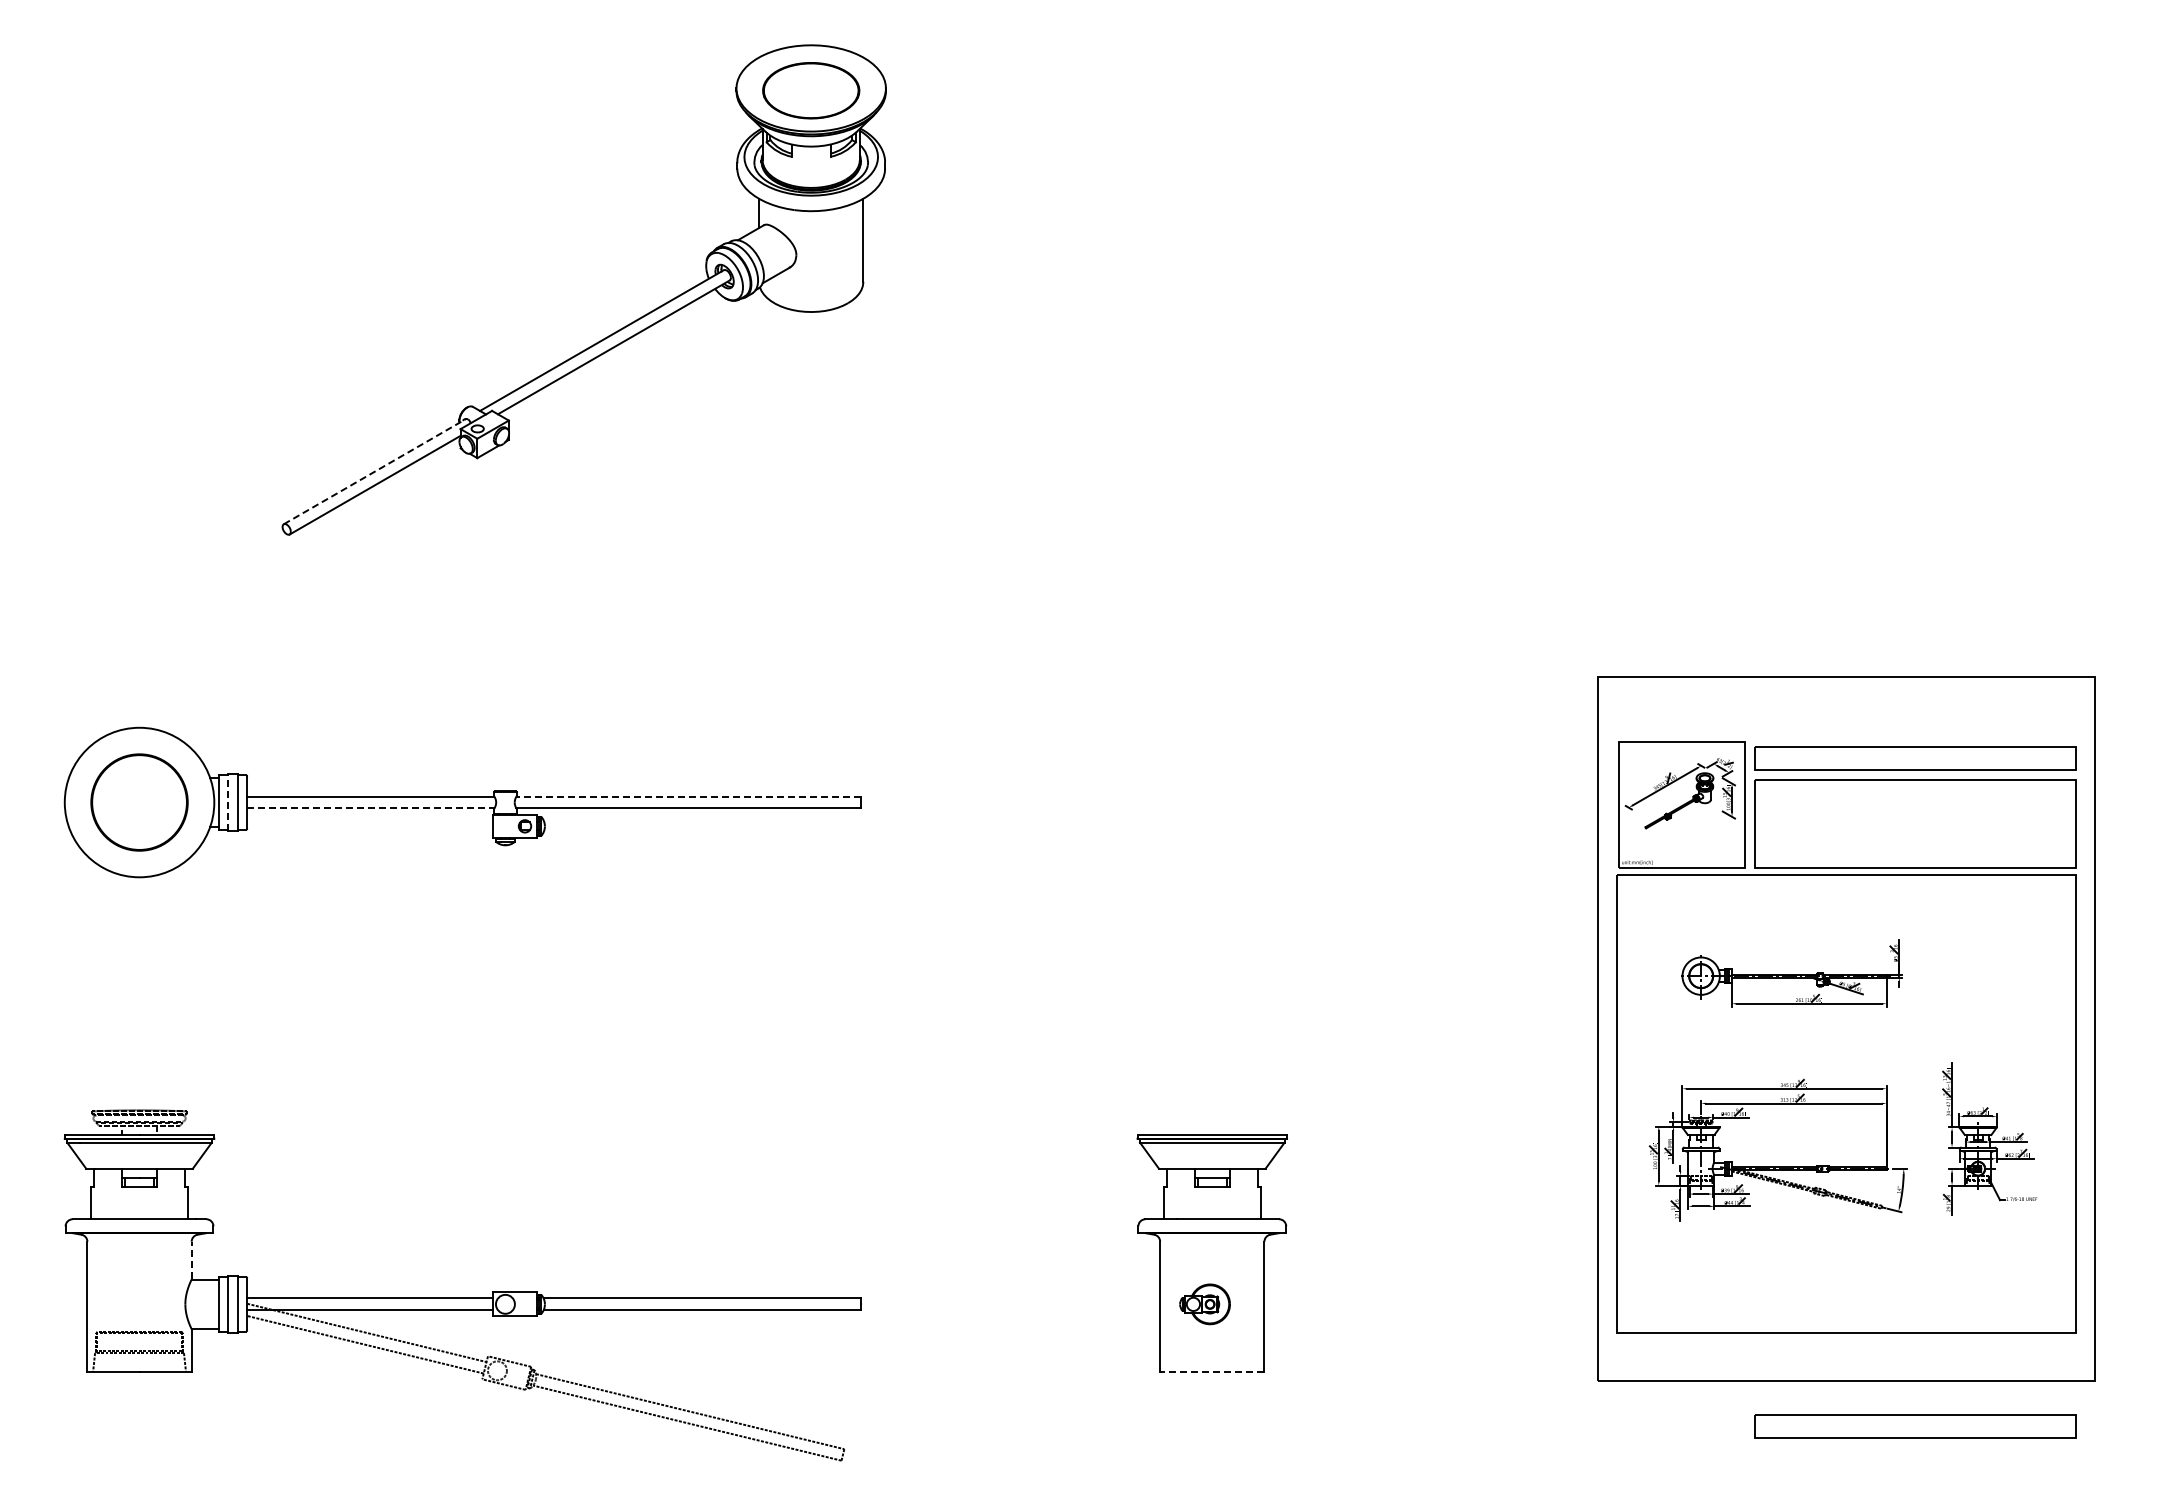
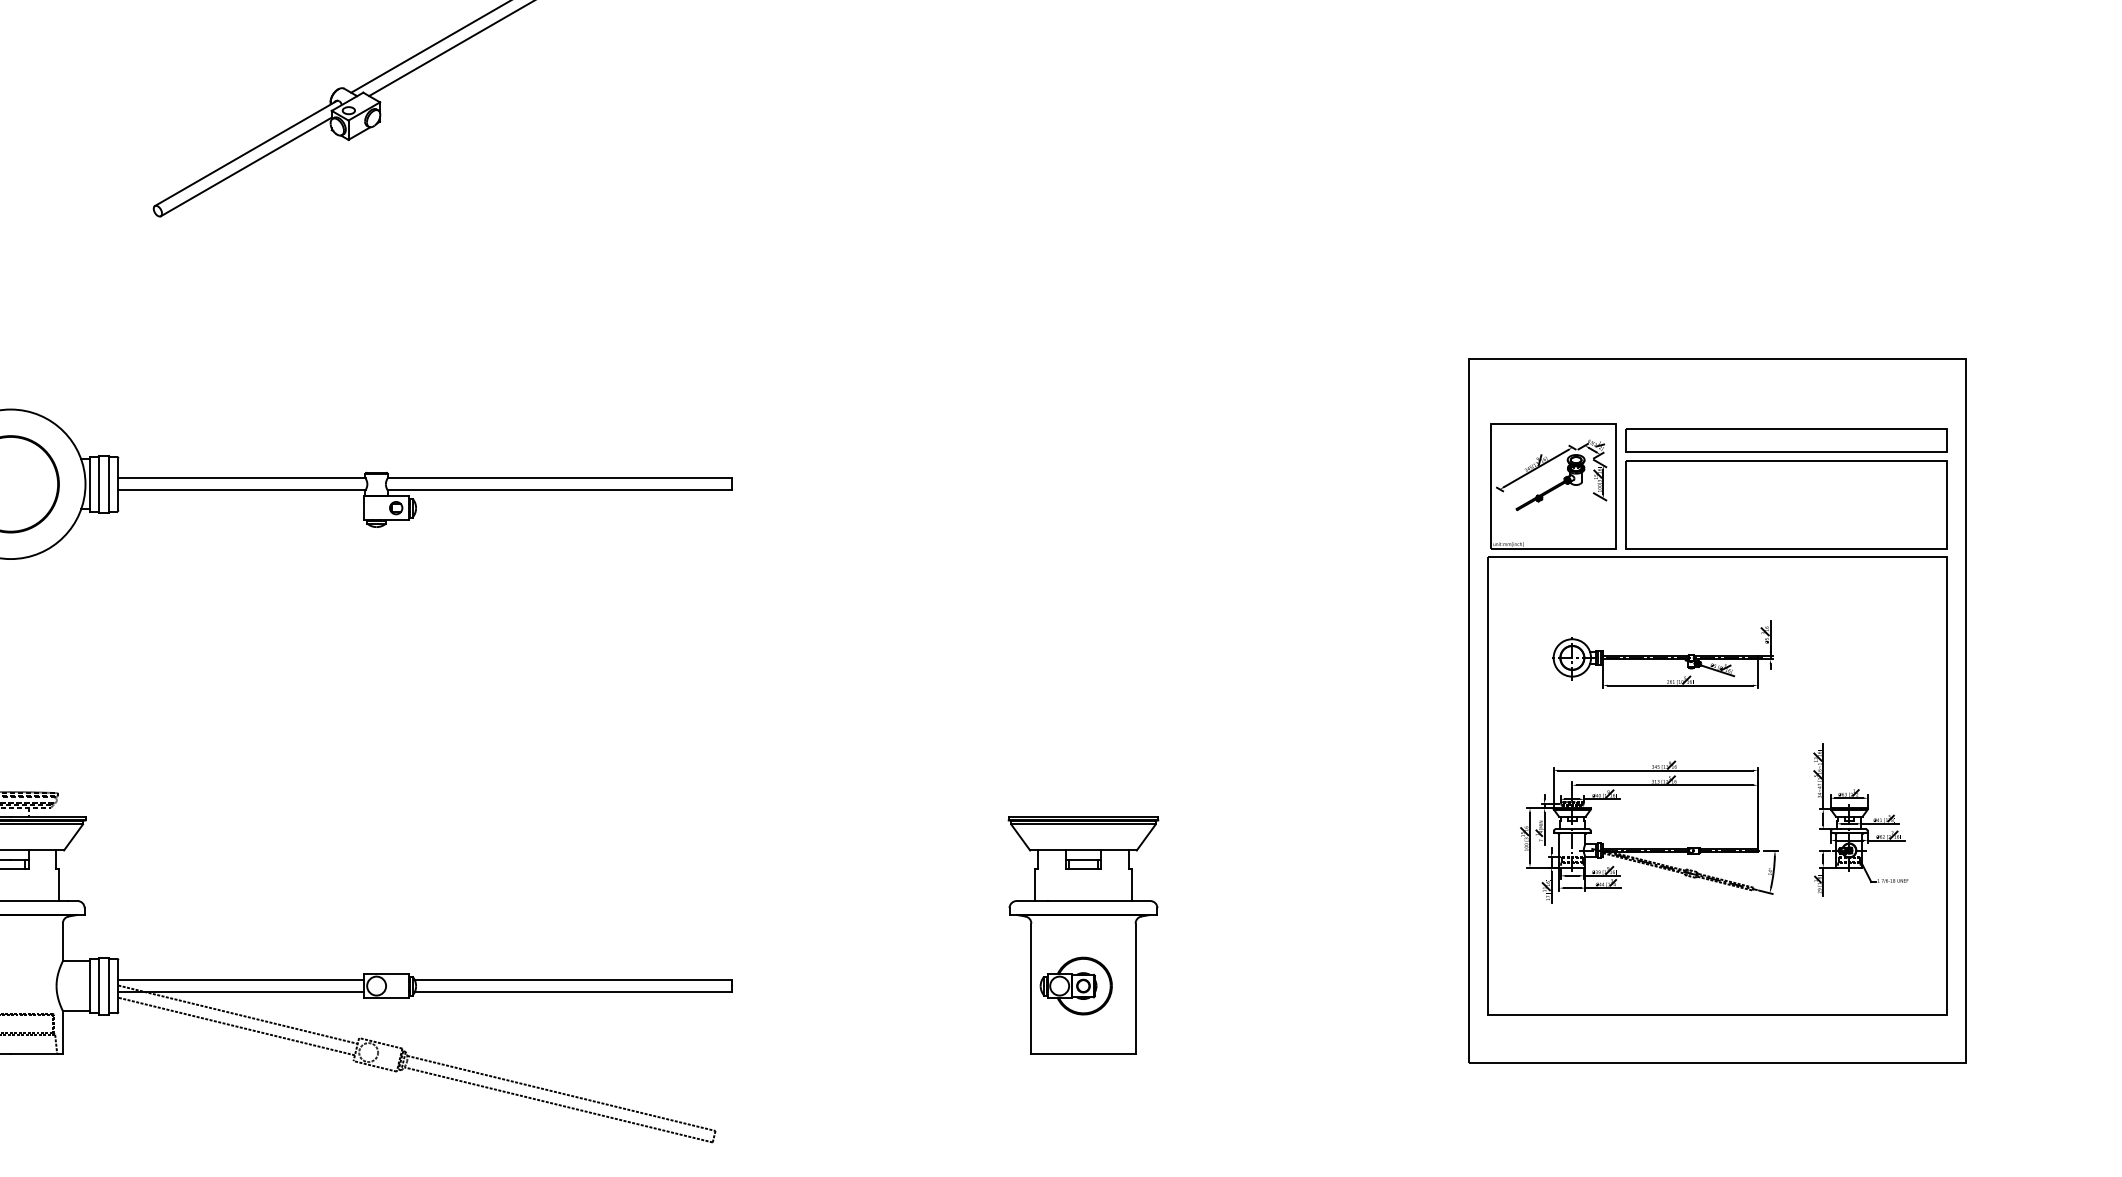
line: (375, 471) -> (246, 153), dashed -> solid
line: (688, 796) -> (559, 478), dashed -> solid
line: (228, 802) -> (99, 484), dashed -> solid
line: (370, 808) -> (241, 490), dashed -> solid
line: (191, 1260) -> (62, 942), dashed -> solid
part: (1204, 1304) -> (1075, 986), size x1.43
line: (1211, 1372) -> (1082, 1054), dashed -> solid
part: (1915, 1426) -> (1786, 1108), removed

